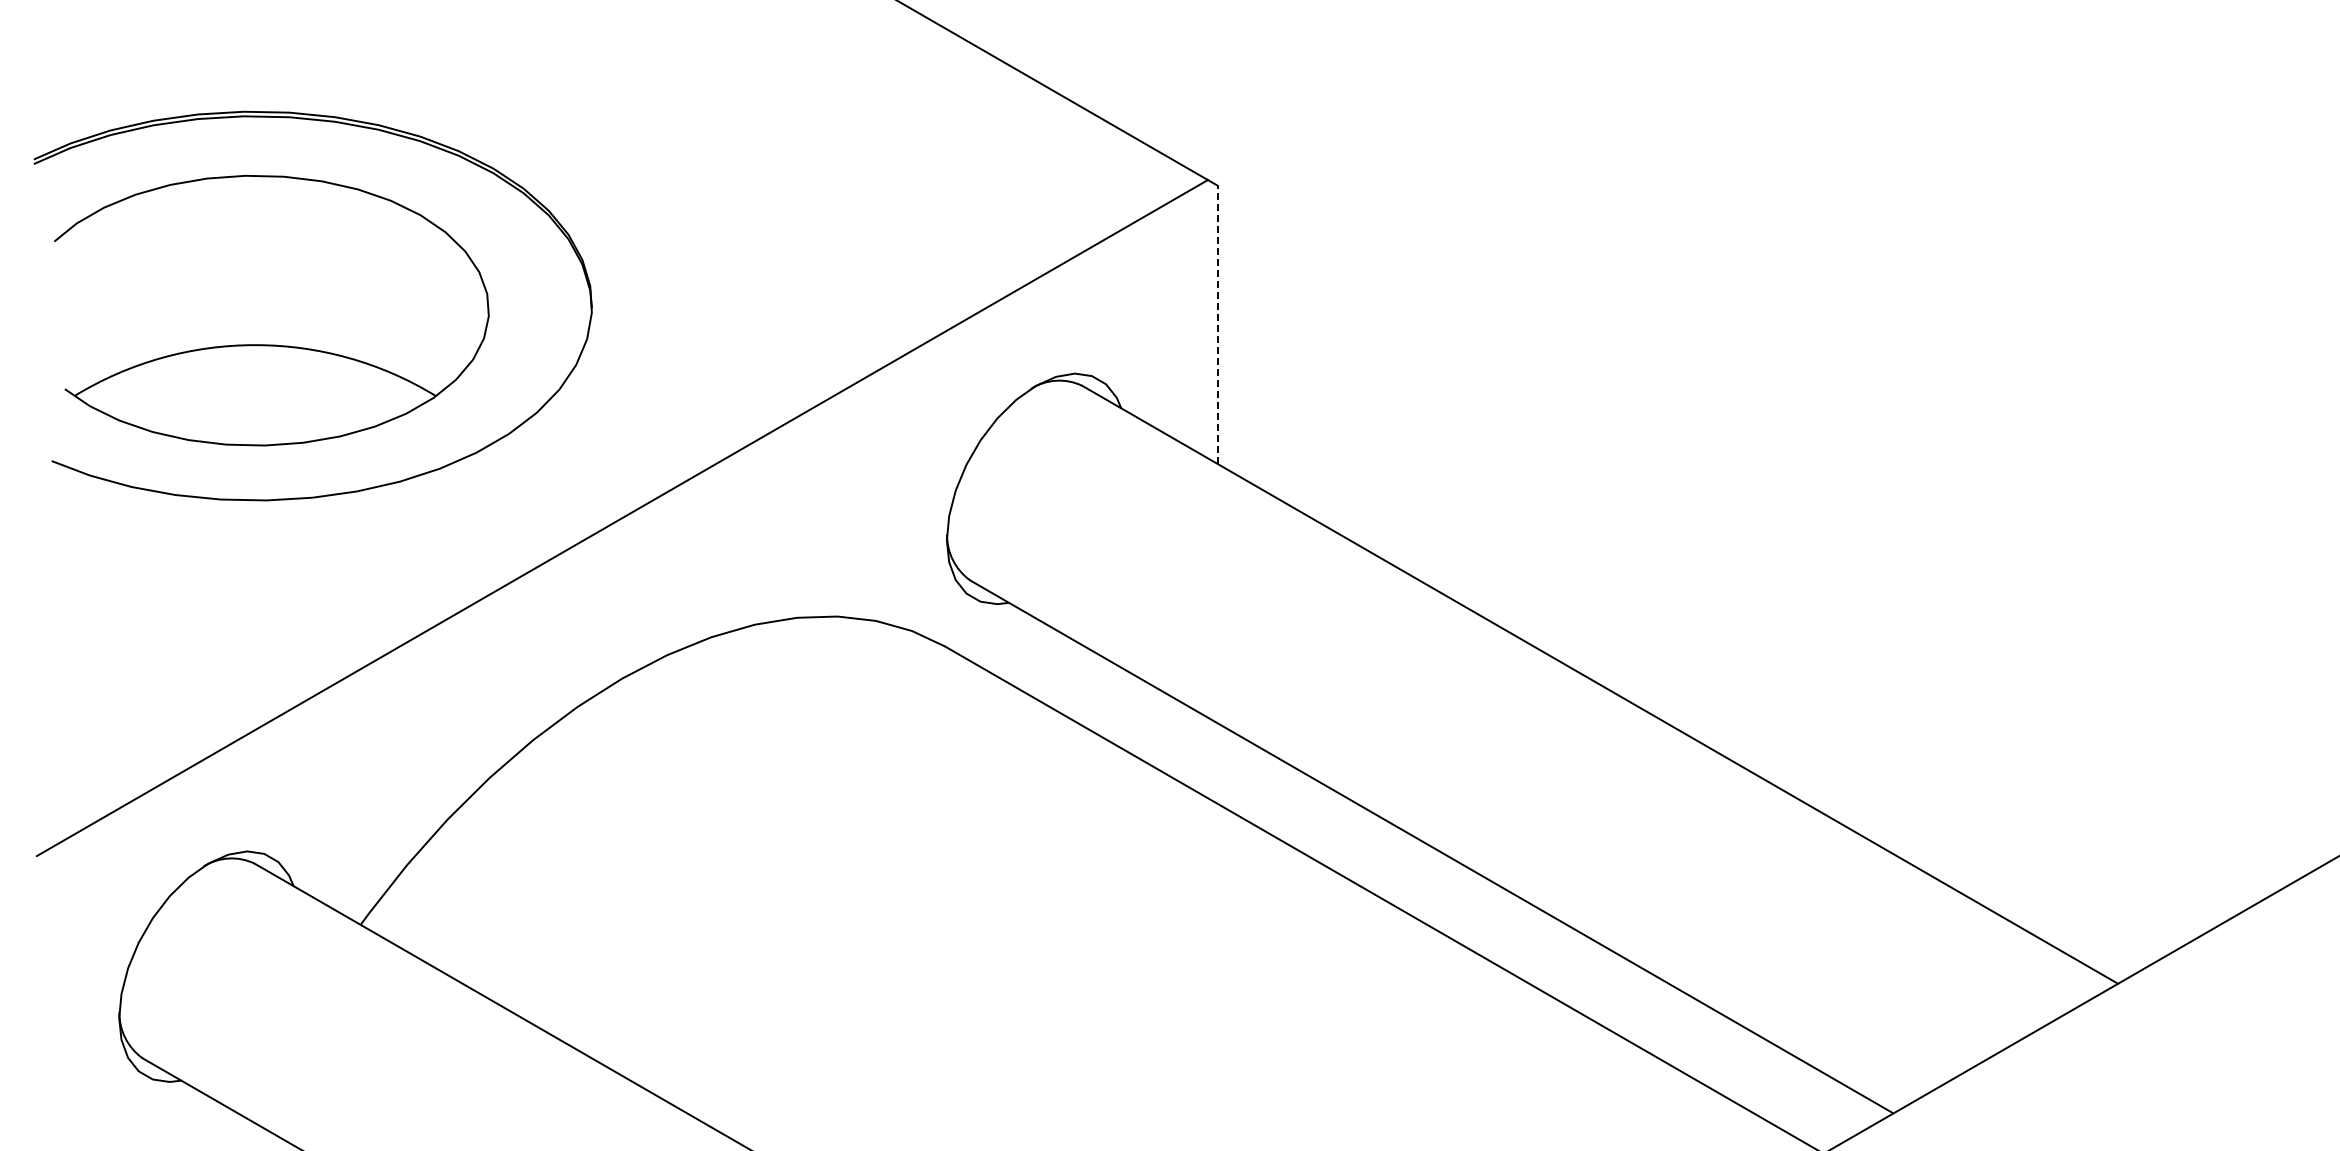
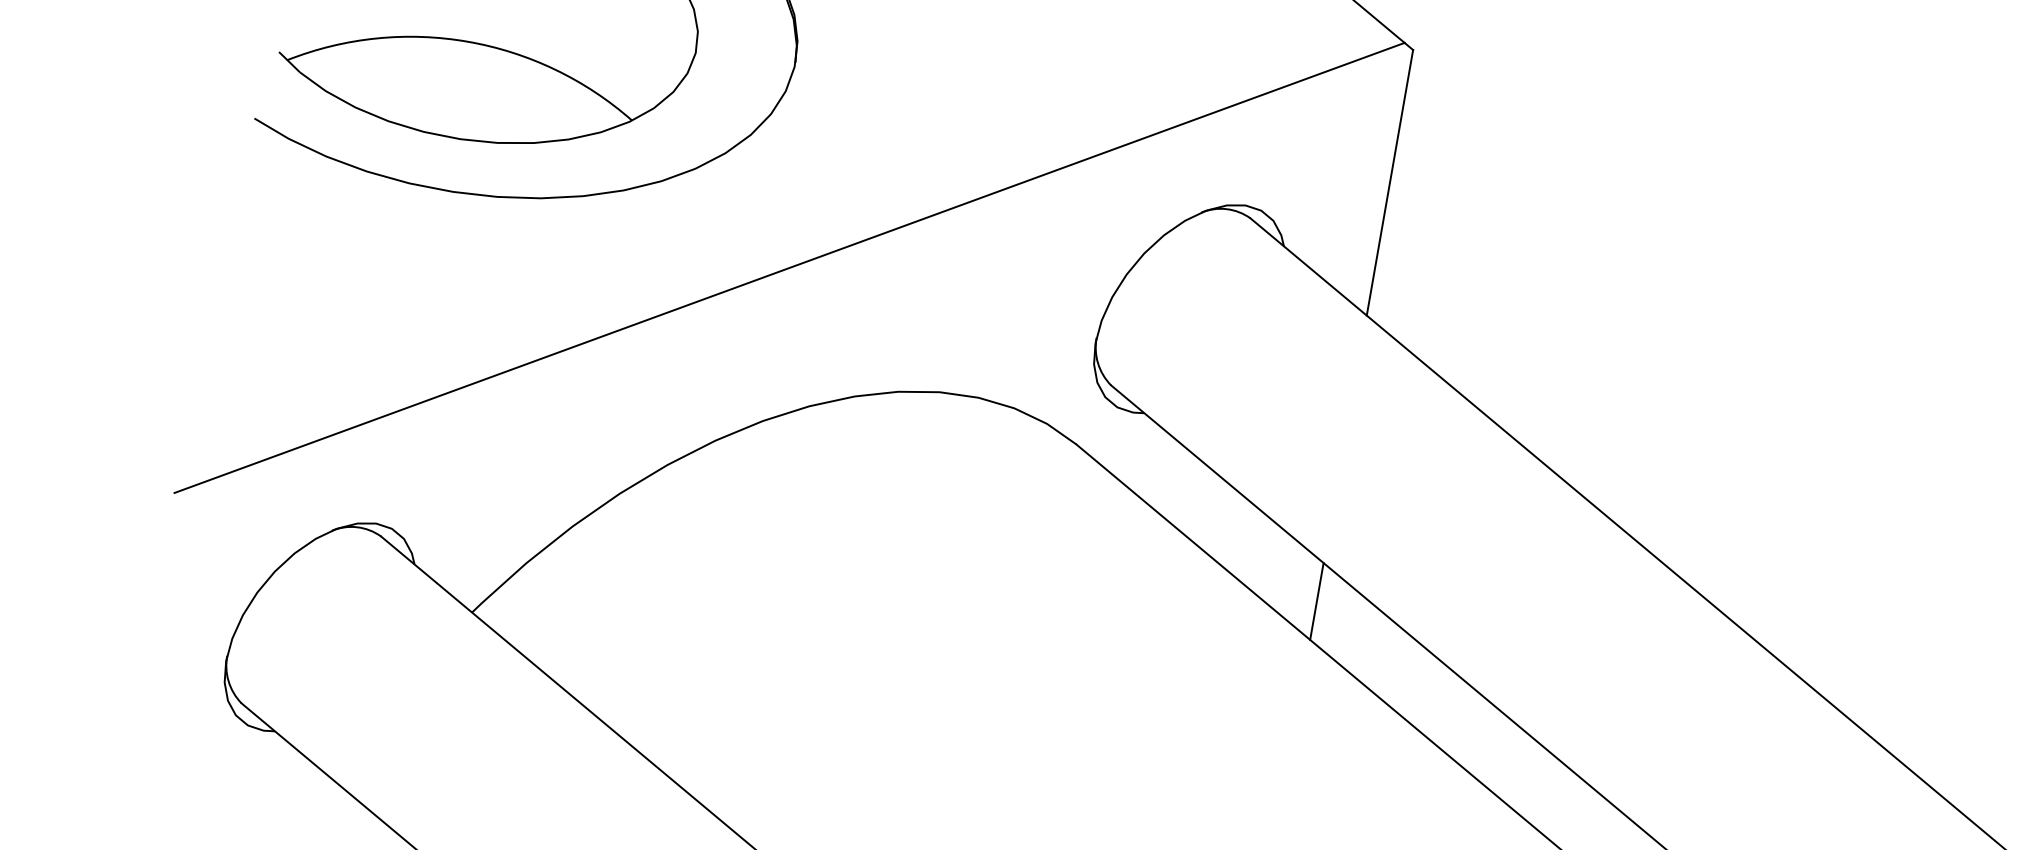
line: (1217, 324) -> (1389, 182), dashed -> solid
line: (1217, 763) -> (1316, 601), added

